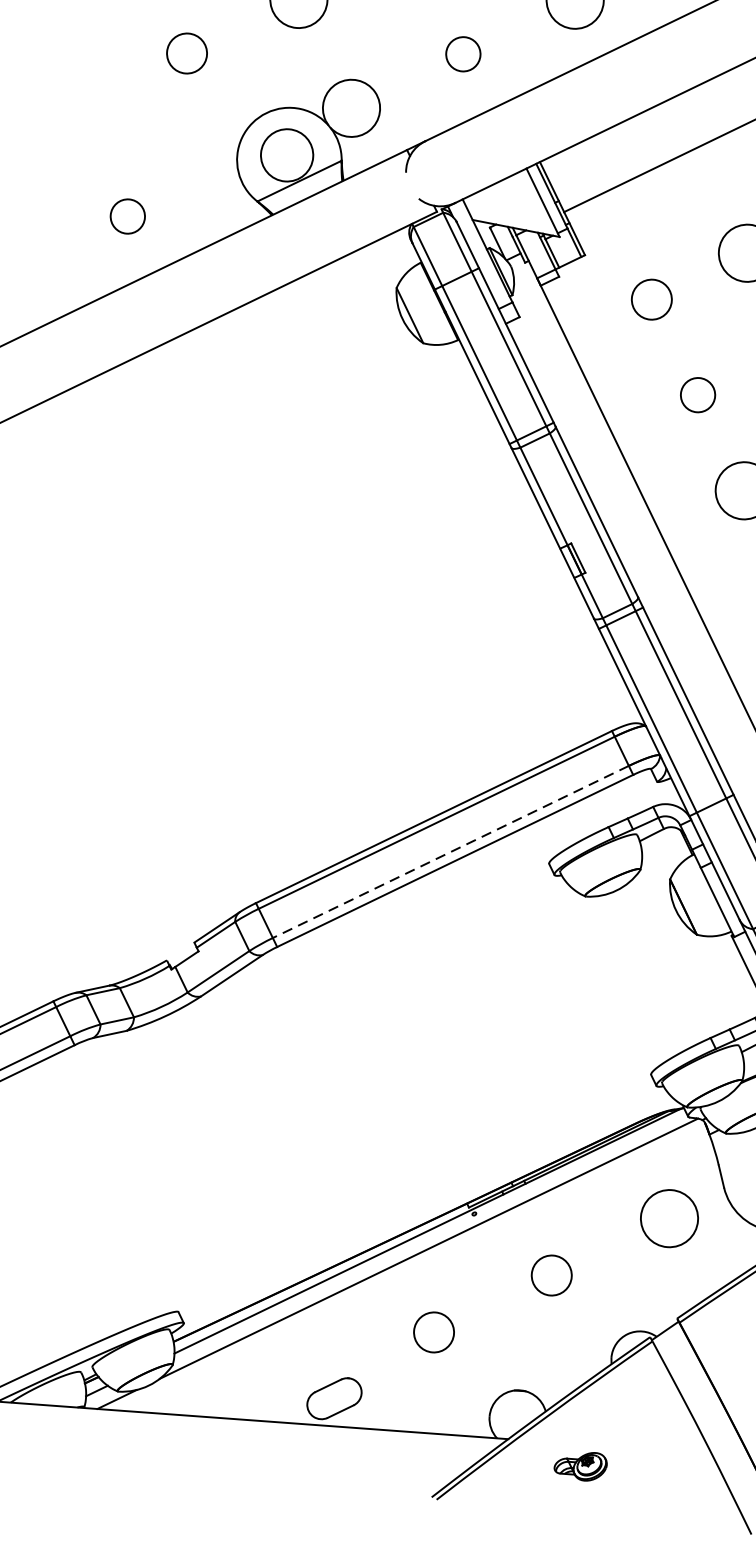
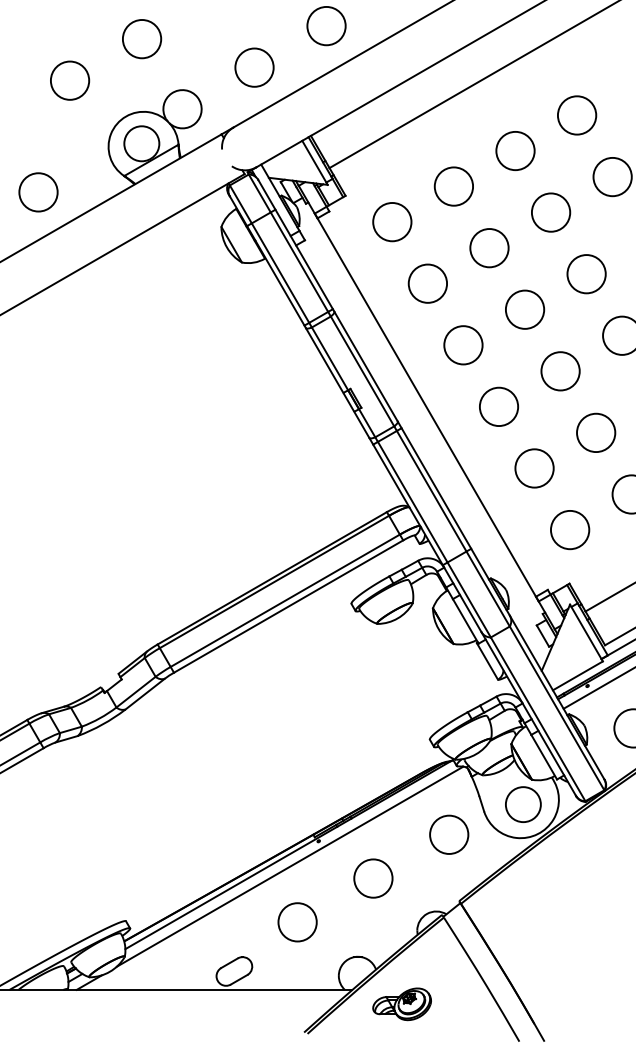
circle: (186, 53) -> (69, 80), size x1.43
circle: (463, 54) -> (254, 67), size x1.67
circle: (127, 216) -> (38, 192), size x1.67
circle: (651, 300) -> (392, 222), size x1.43
circle: (697, 394) -> (427, 283), size x1.67
line: (449, 852) -> (284, 601), dashed -> solid
circle: (551, 1275) -> (373, 878), size x1.43
circle: (433, 1332) -> (297, 922), size x1.43
part: (579, 1466) -> (401, 1004), size x1.67

